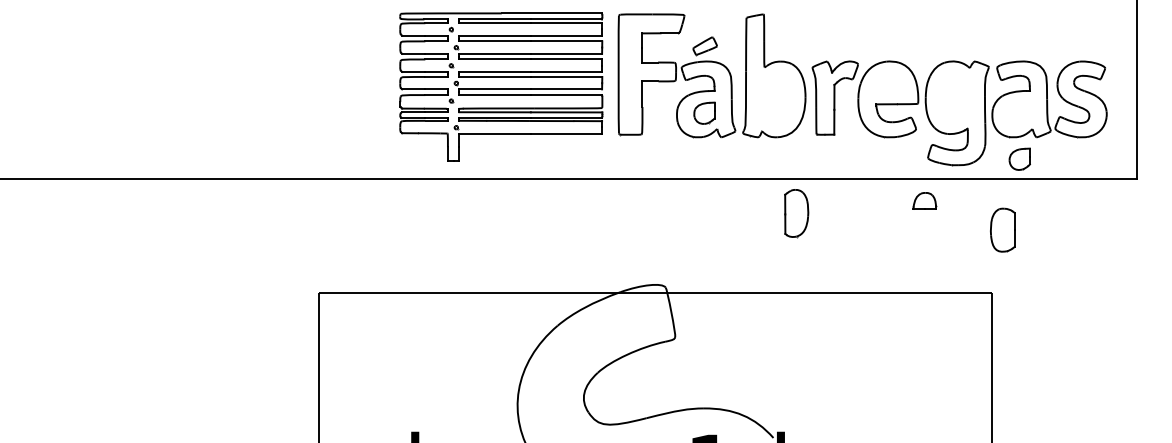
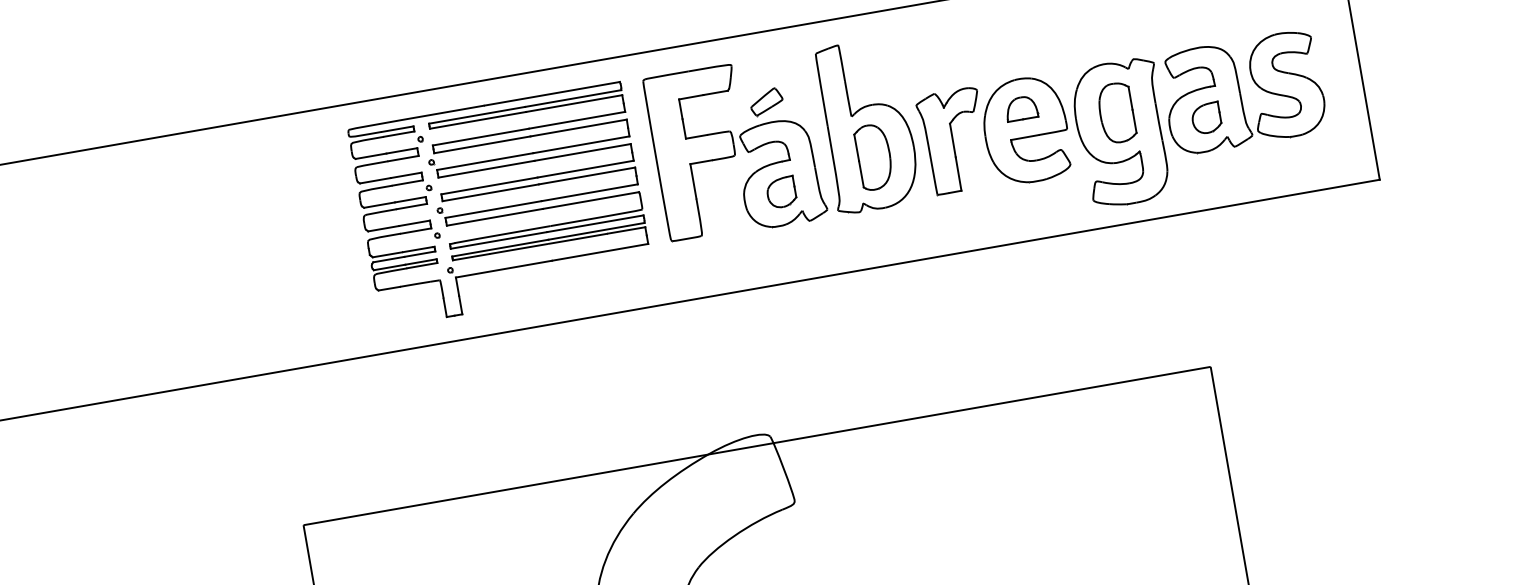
part: (1019, 158) -> (1205, 117), moved
part: (924, 200) -> (1020, 107), moved
part: (796, 213) -> (873, 157), moved
part: (1002, 229) -> (1116, 112), moved

